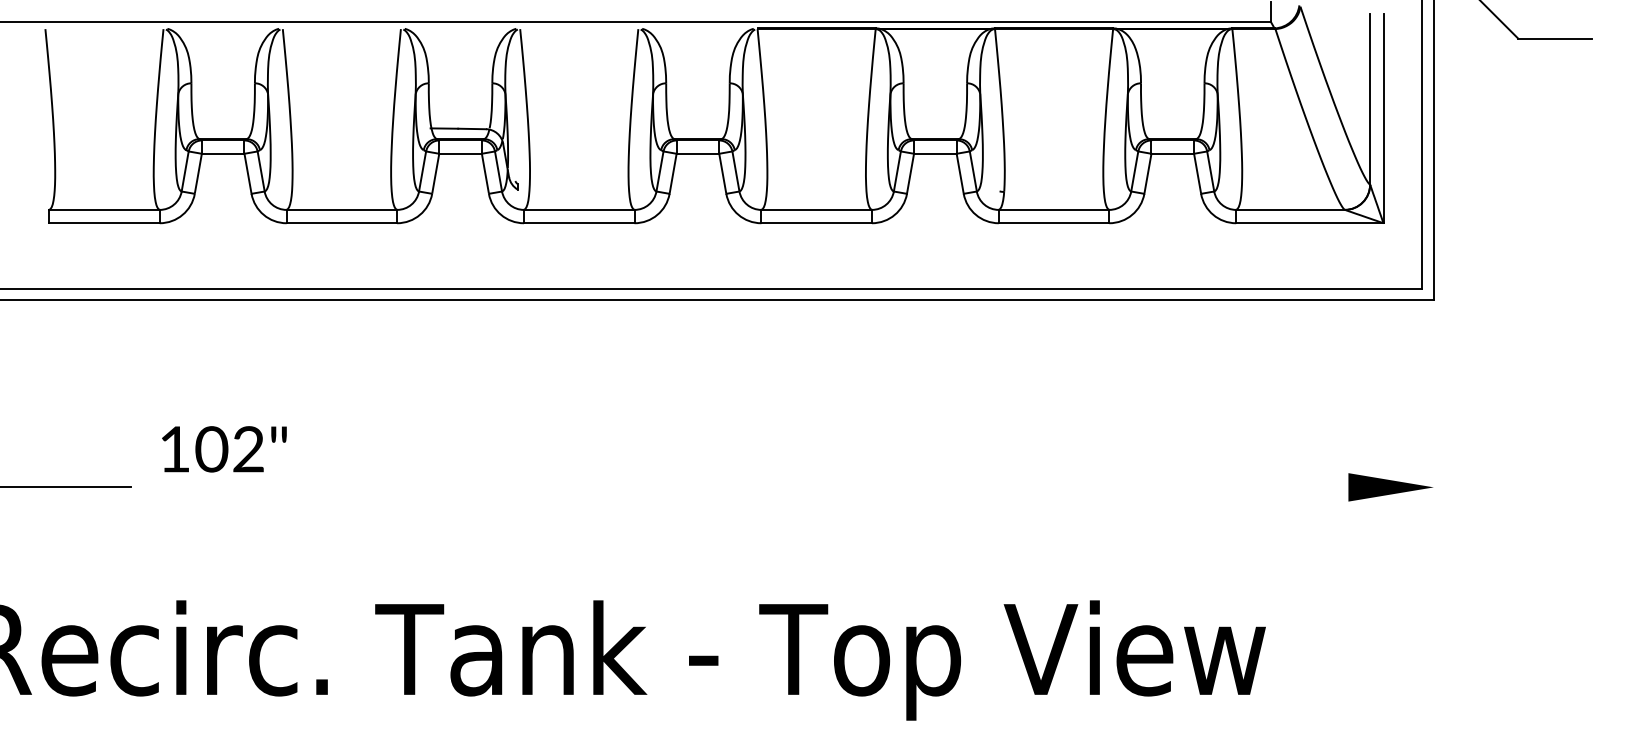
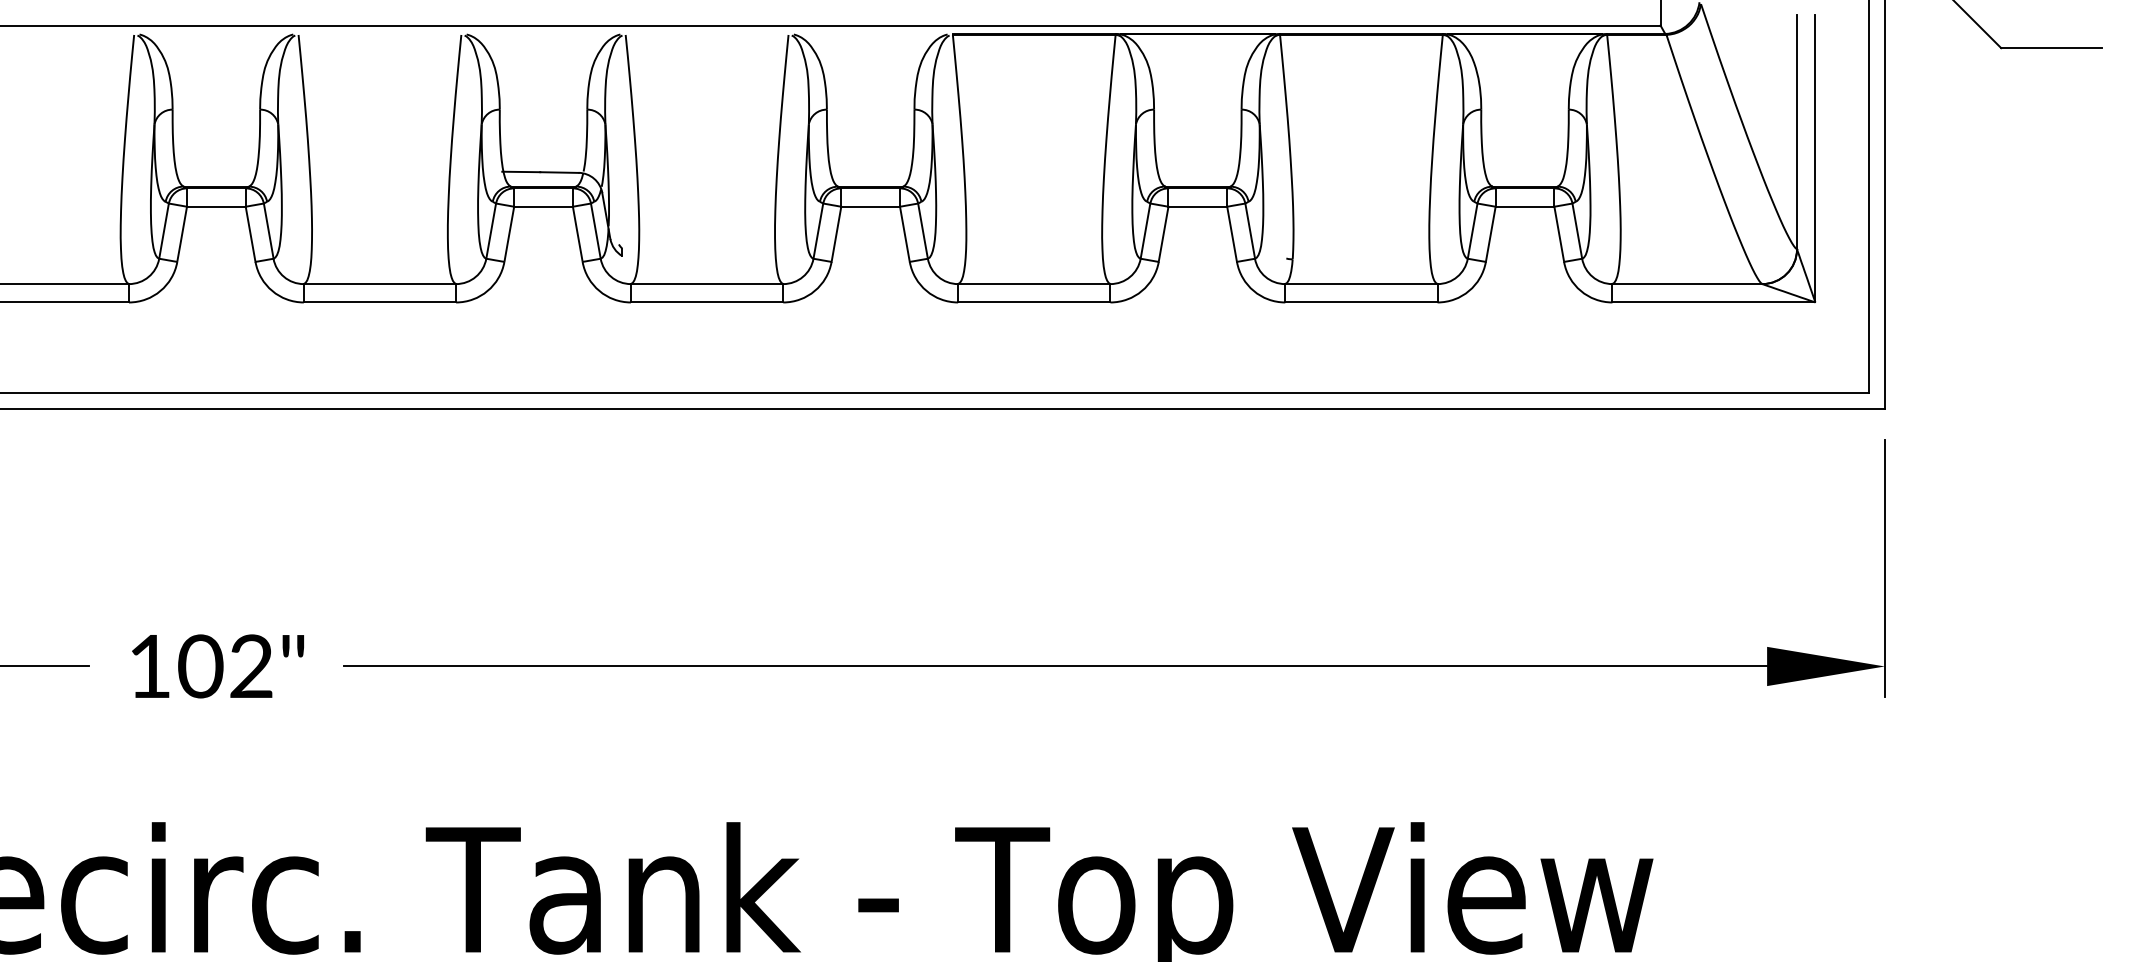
line: (1433, 415) -> (1884, 567), added
text: (224, 449) -> (218, 666), moved
line: (831, 487) -> (1054, 666), added

